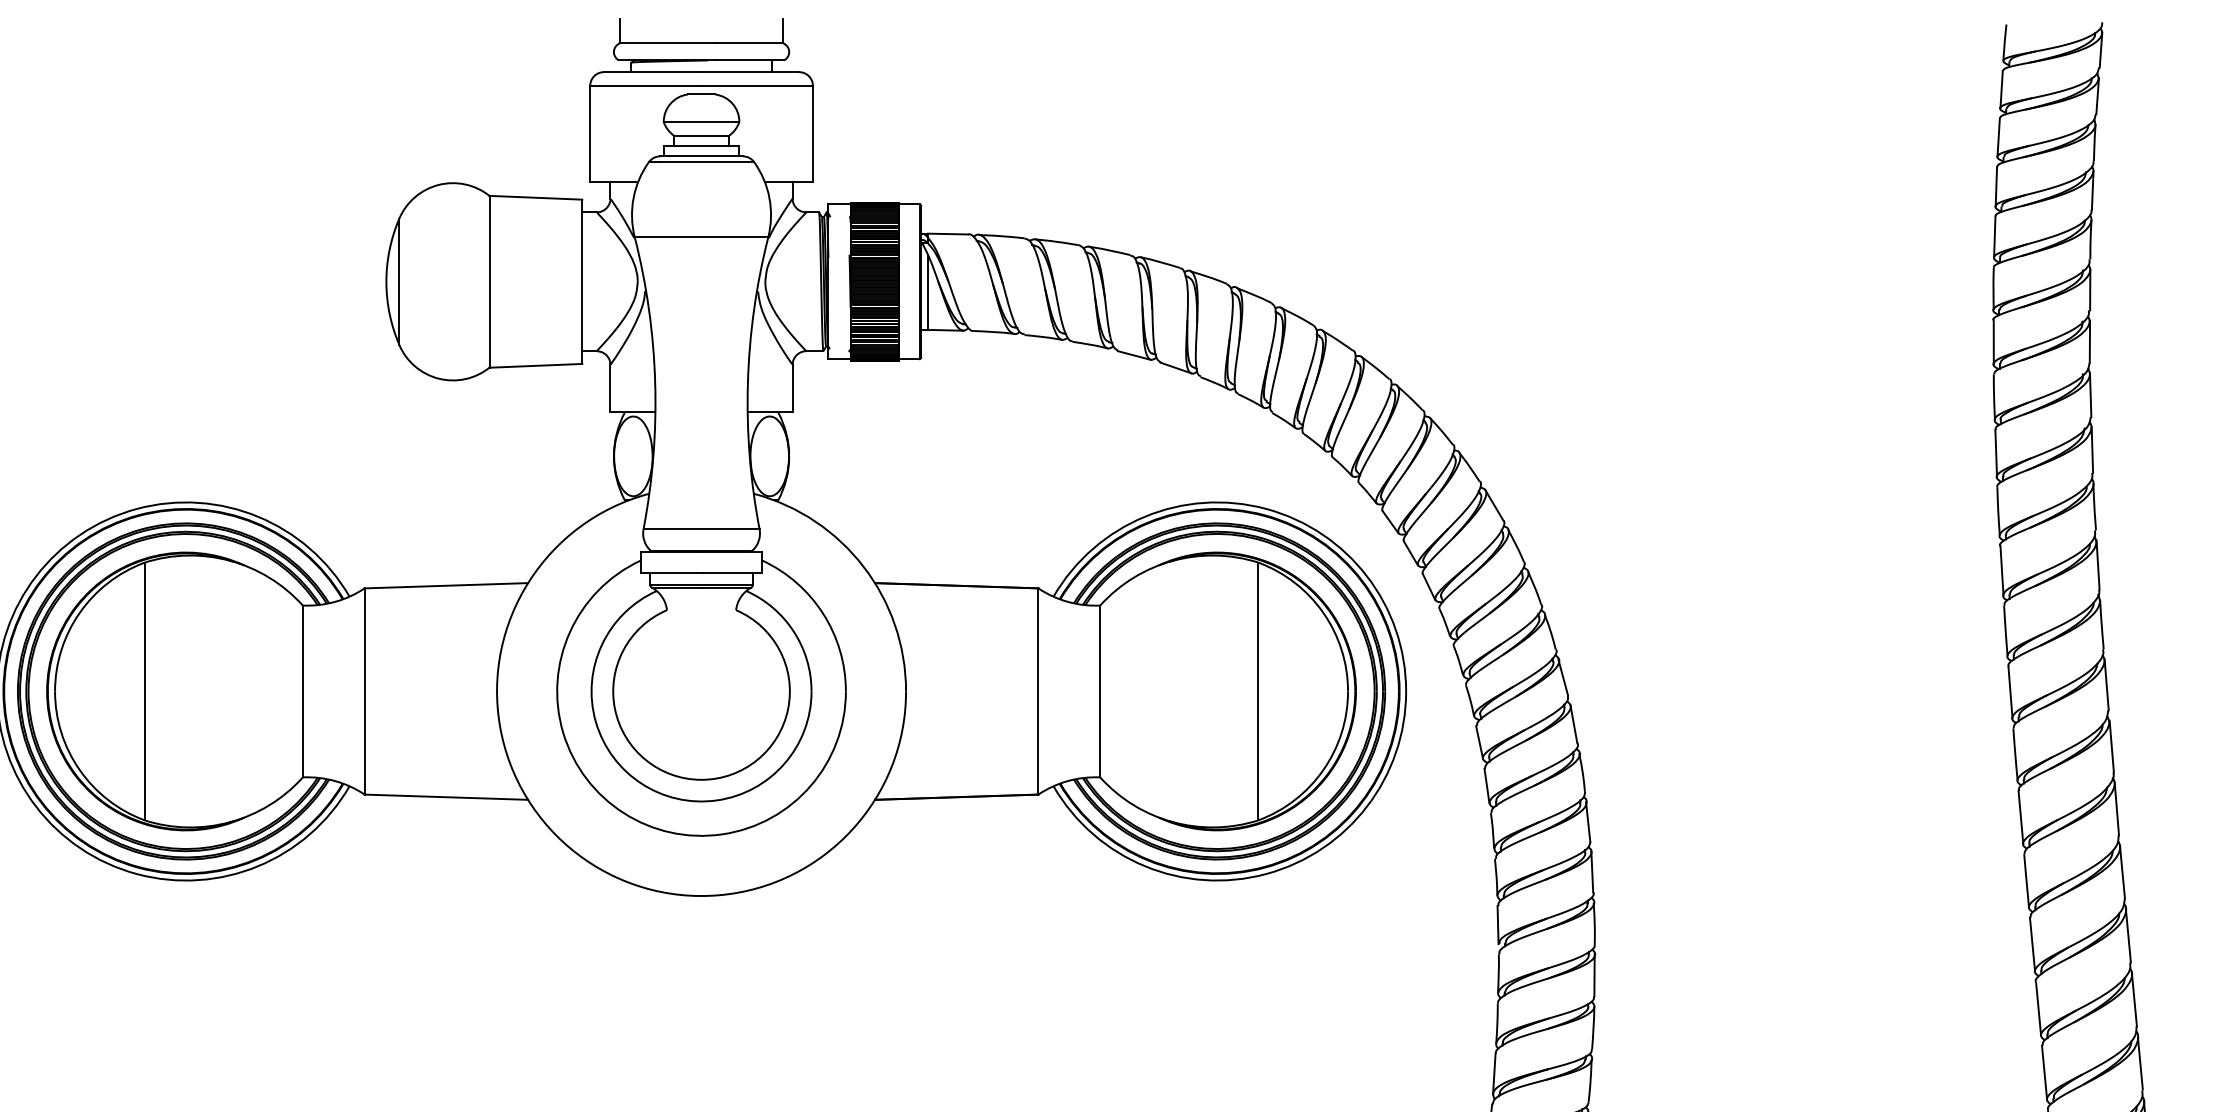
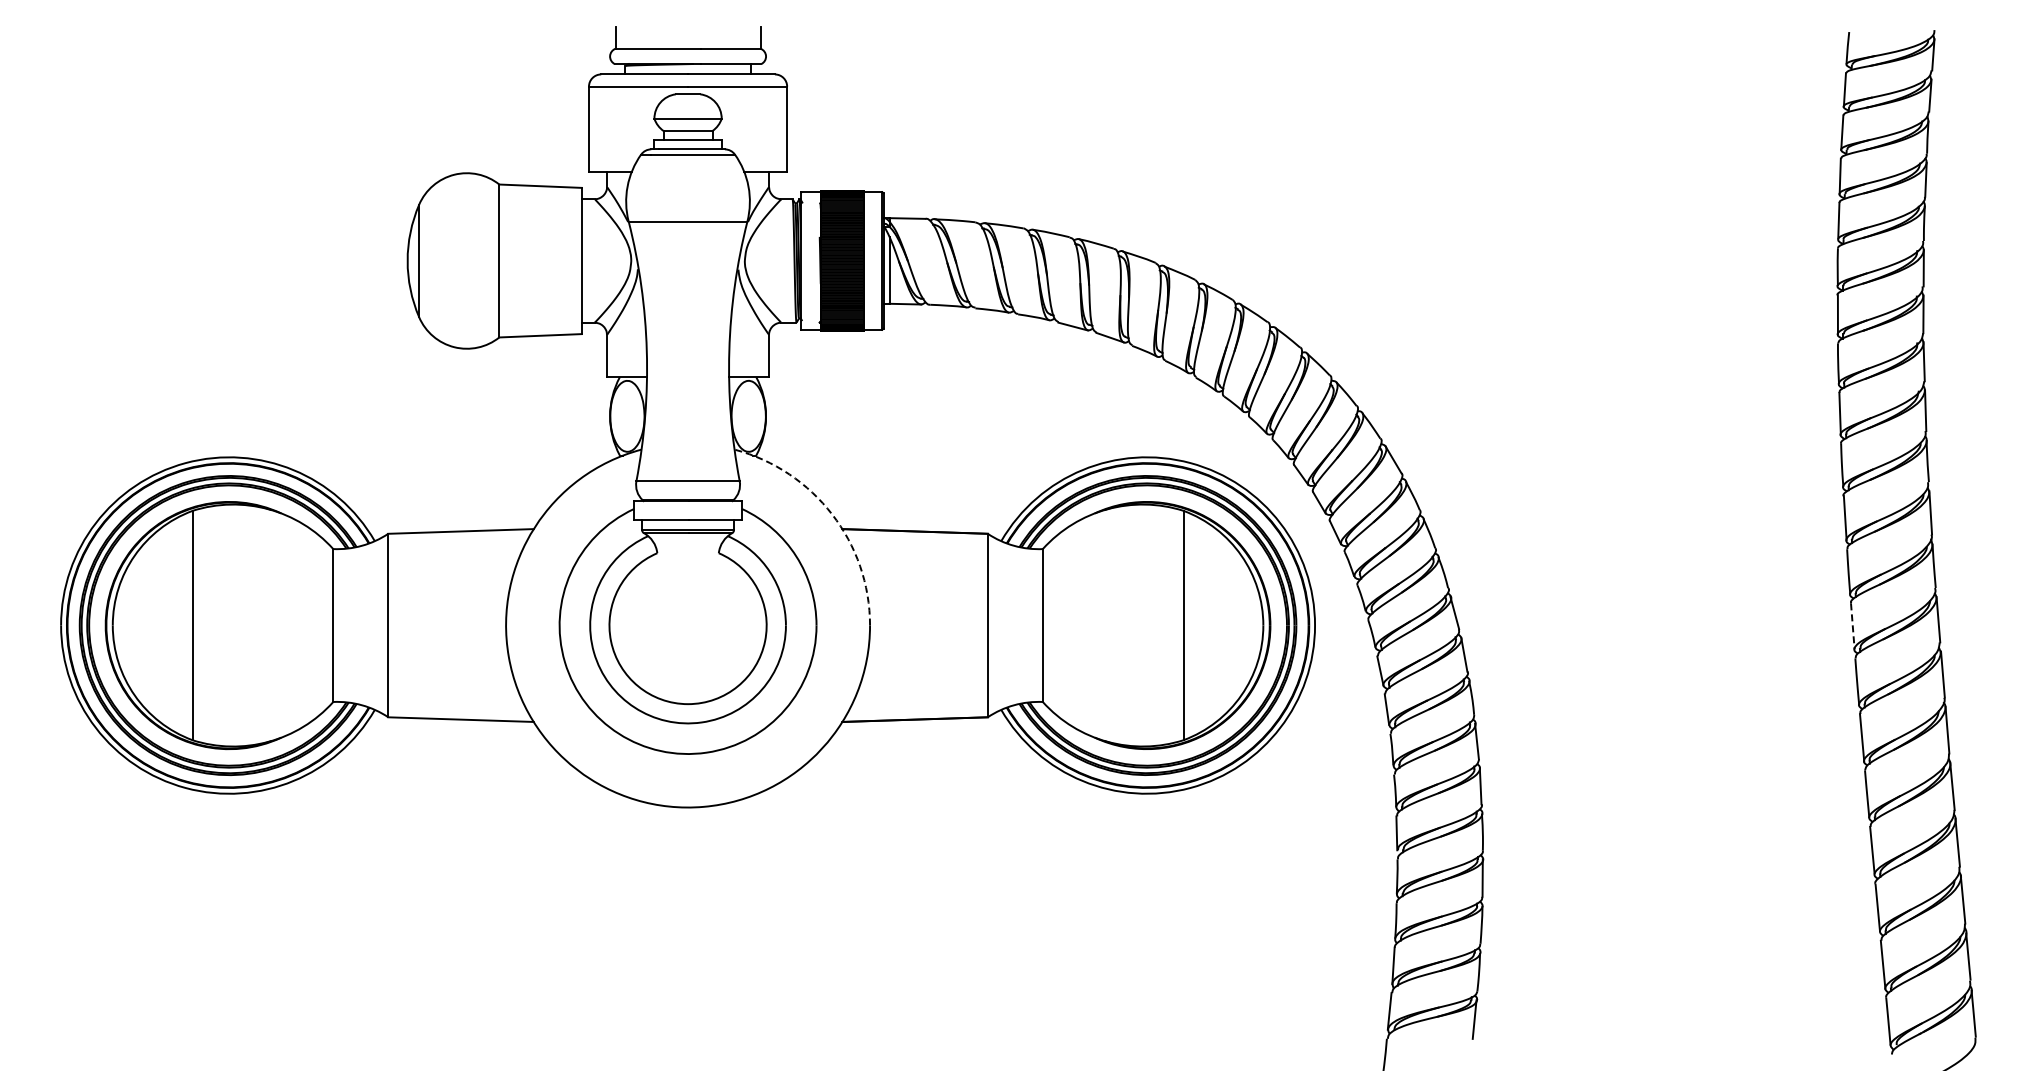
arc: (863, 566) -> (832, 514), solid -> dashed
line: (2010, 692) -> (1852, 626), solid -> dashed

